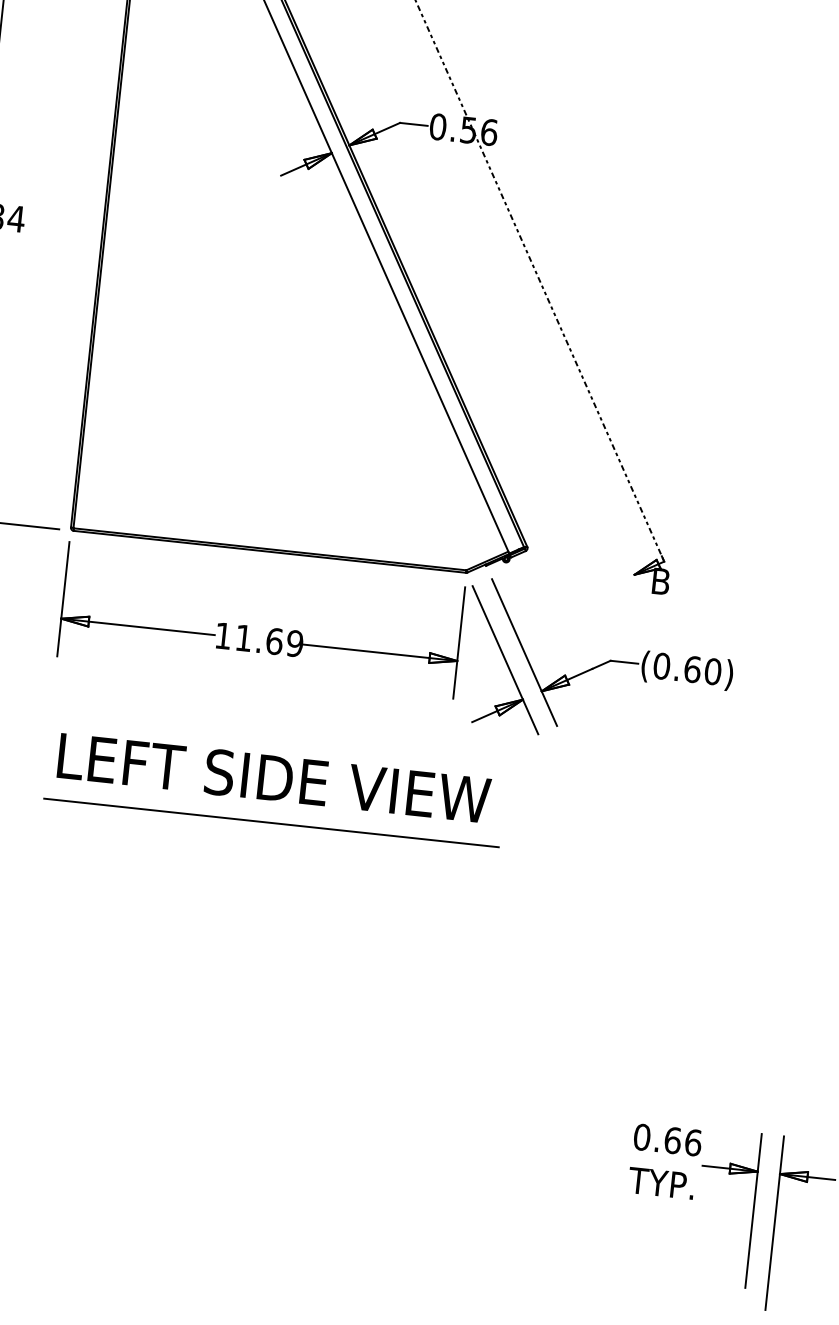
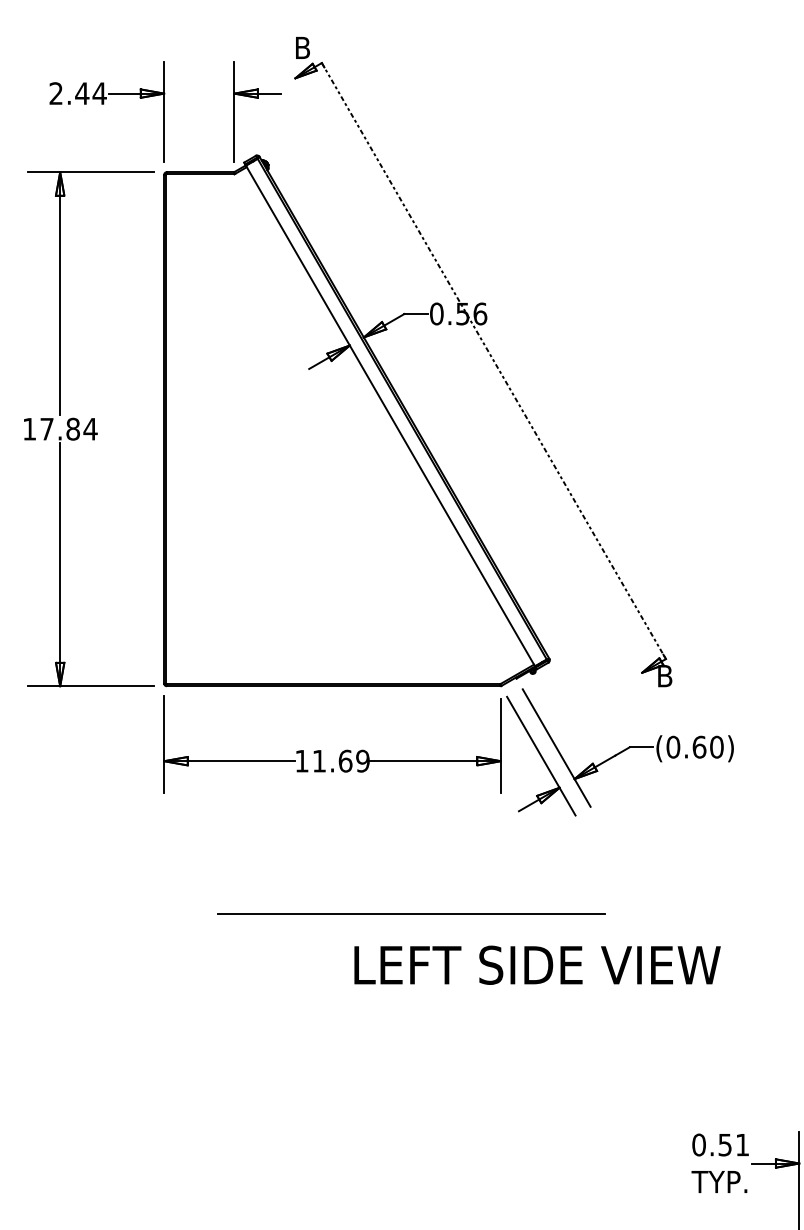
text: (274, 777) -> (537, 964), moved
line: (271, 822) -> (411, 913), moved
text: (682, 1141) -> (733, 1144), 0.66 -> 0.51

